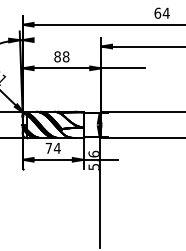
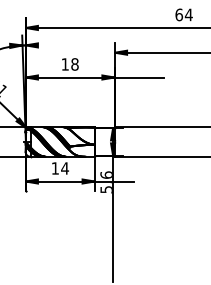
text: (57, 56) -> (65, 64), 88 -> 18
text: (48, 148) -> (54, 168), 74 -> 14

